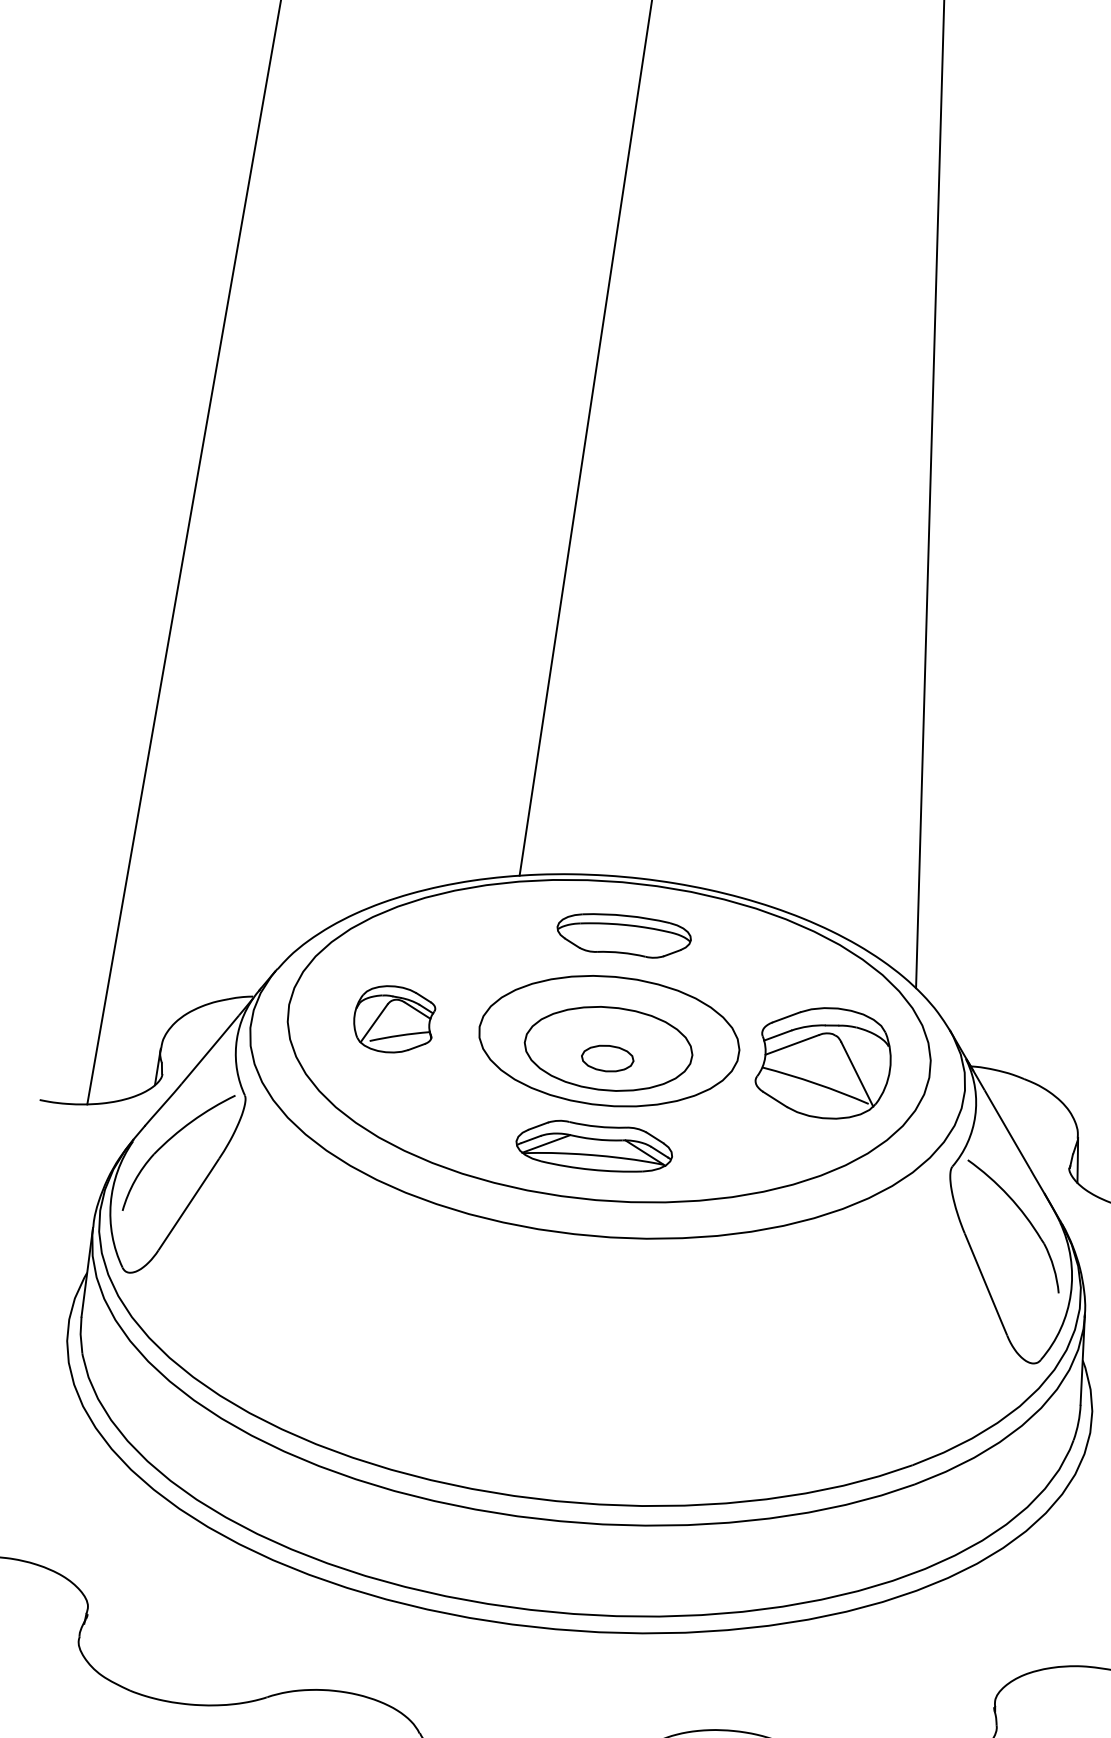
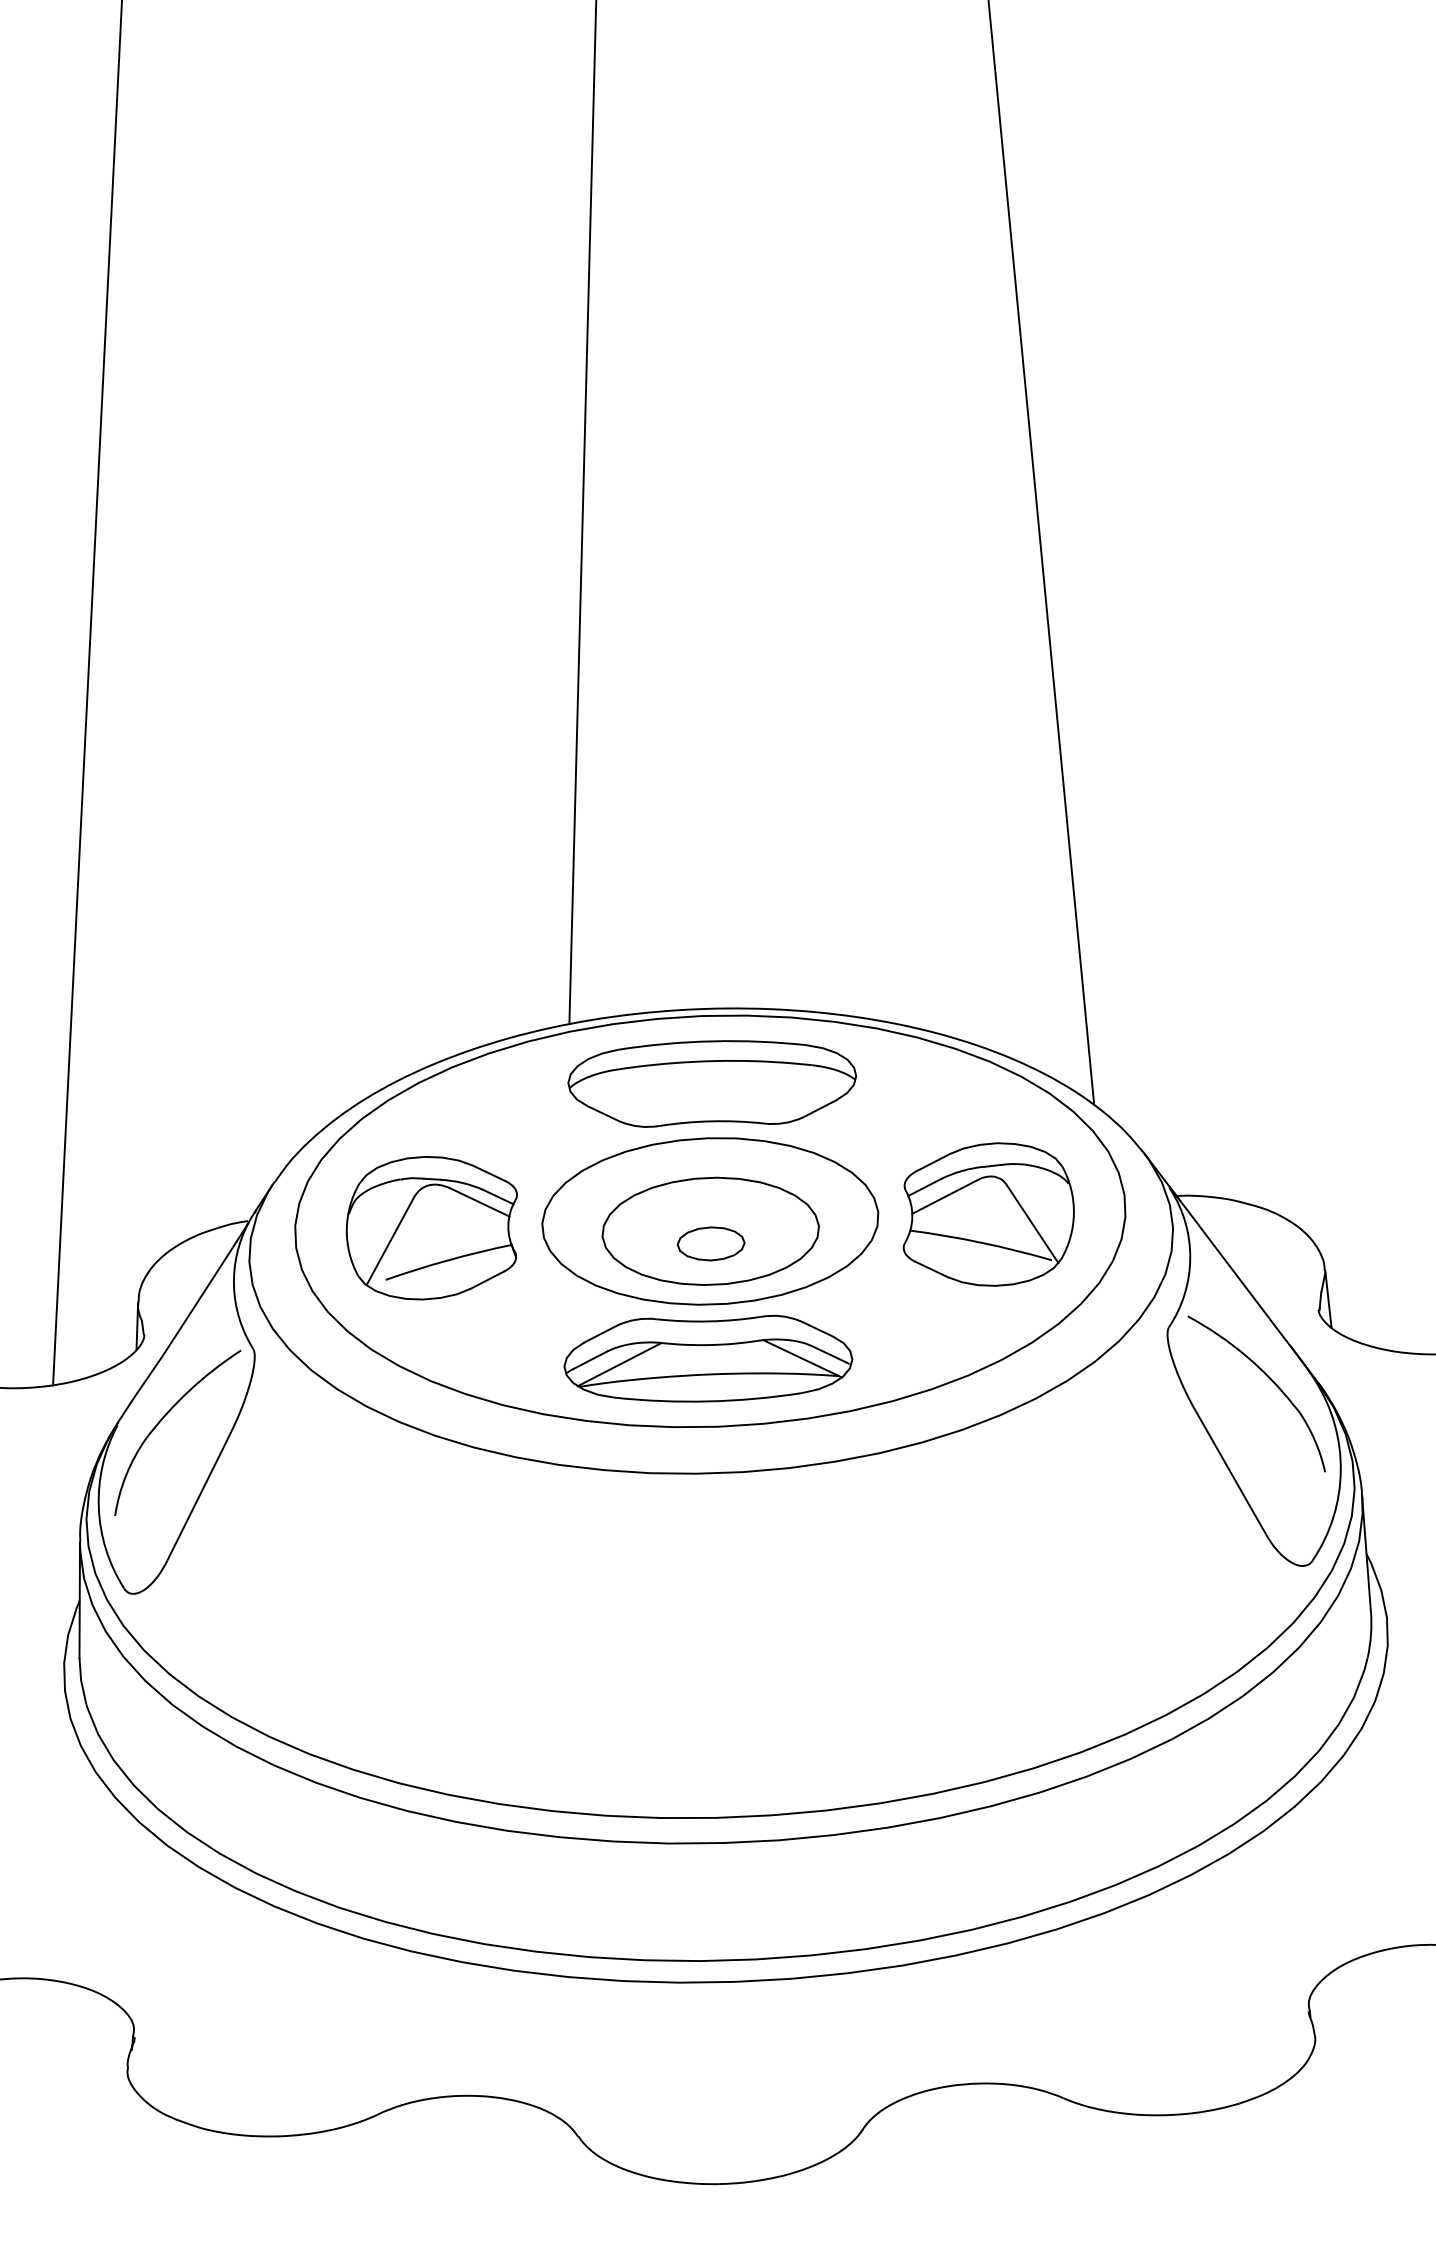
part: (624, 935) -> (712, 1083), size x1.67
part: (393, 1019) -> (431, 1228), size x1.67
part: (594, 1146) -> (708, 1358), size x1.43

